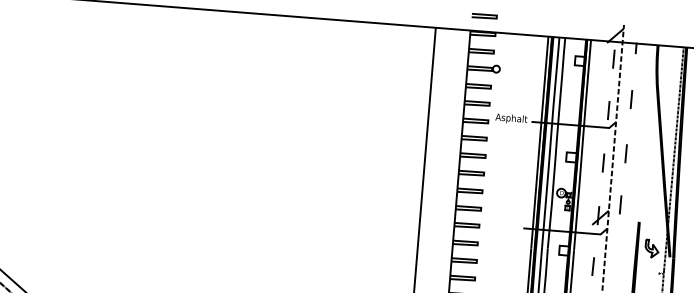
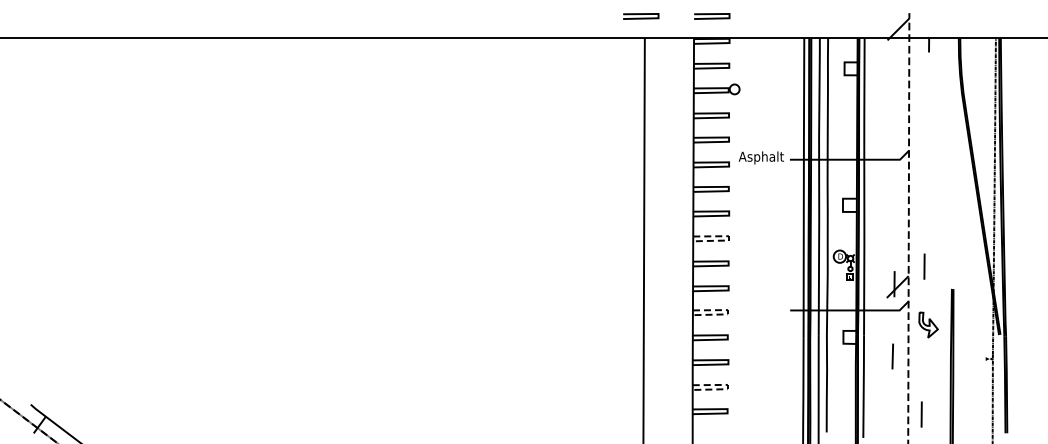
line: (434, 13) -> (641, 17), added
line: (613, 59) -> (898, 62), removed
line: (631, 99) -> (928, 117), removed
line: (608, 110) -> (897, 135), removed
line: (626, 153) -> (926, 193), removed
line: (603, 162) -> (895, 209), removed
line: (483, 174) -> (728, 238), solid -> dashed
line: (479, 226) -> (728, 312), solid -> dashed
part: (651, 248) -> (928, 324), moved
line: (474, 279) -> (727, 387), solid -> dashed

